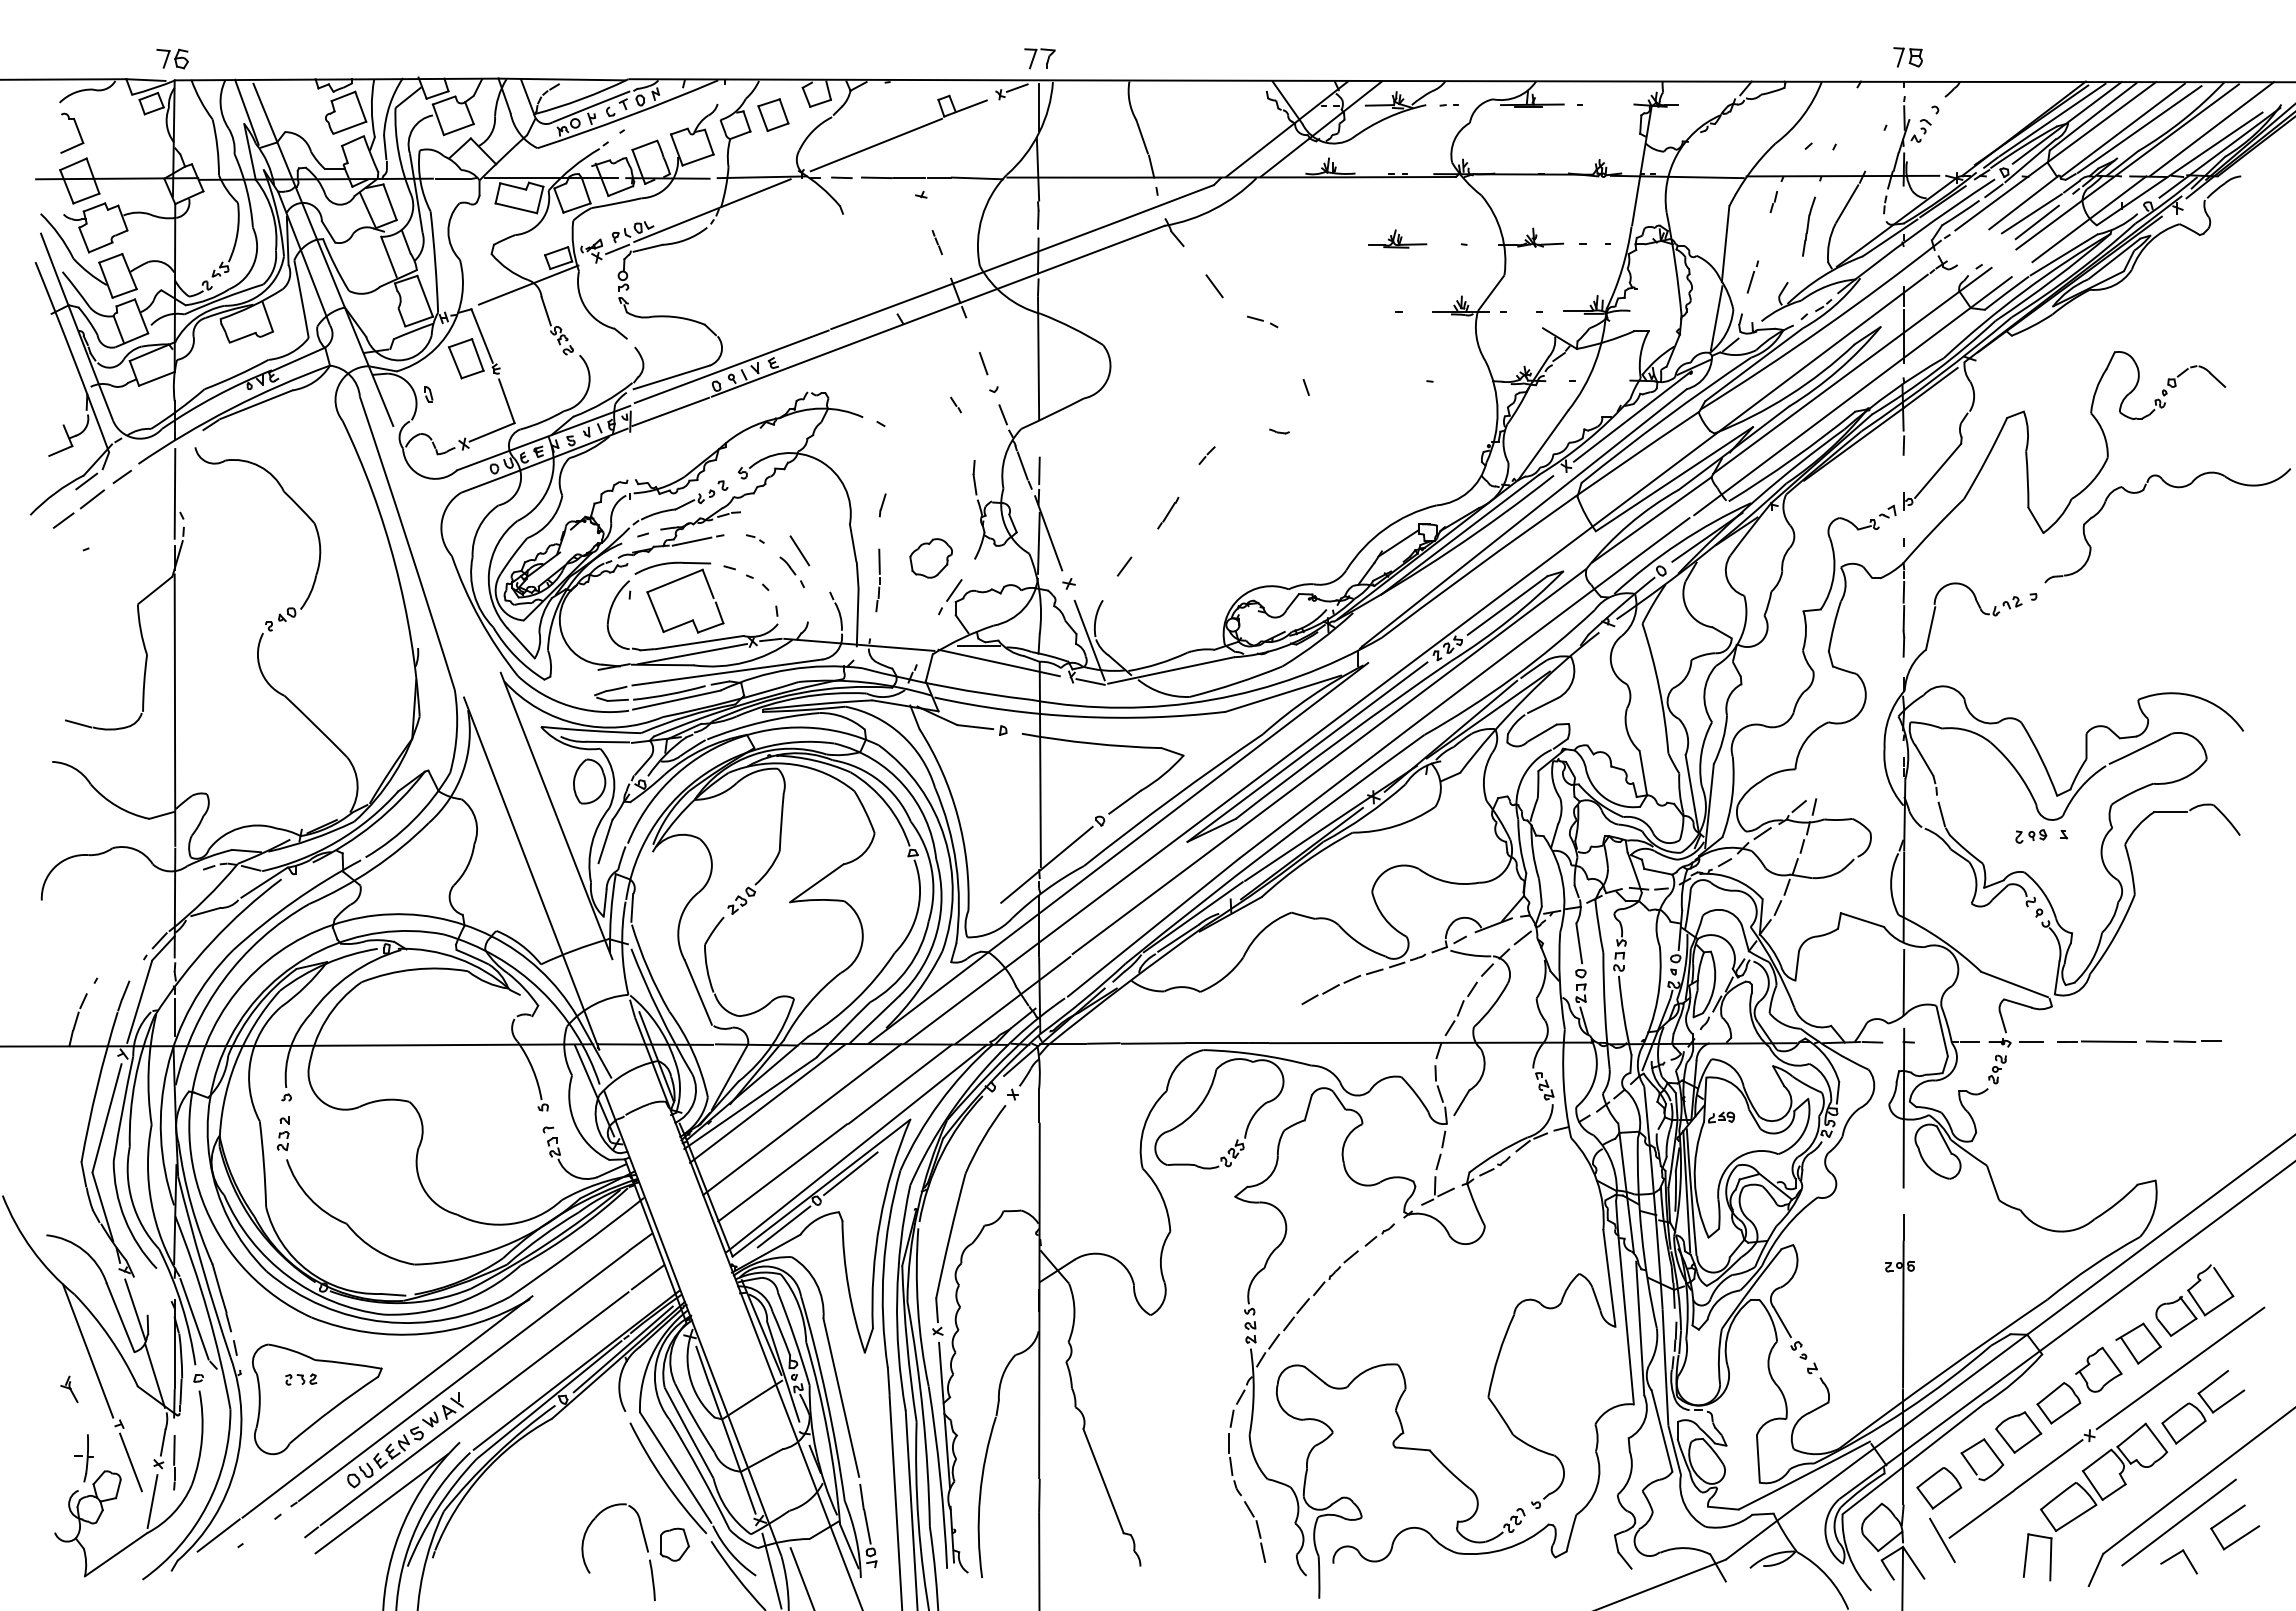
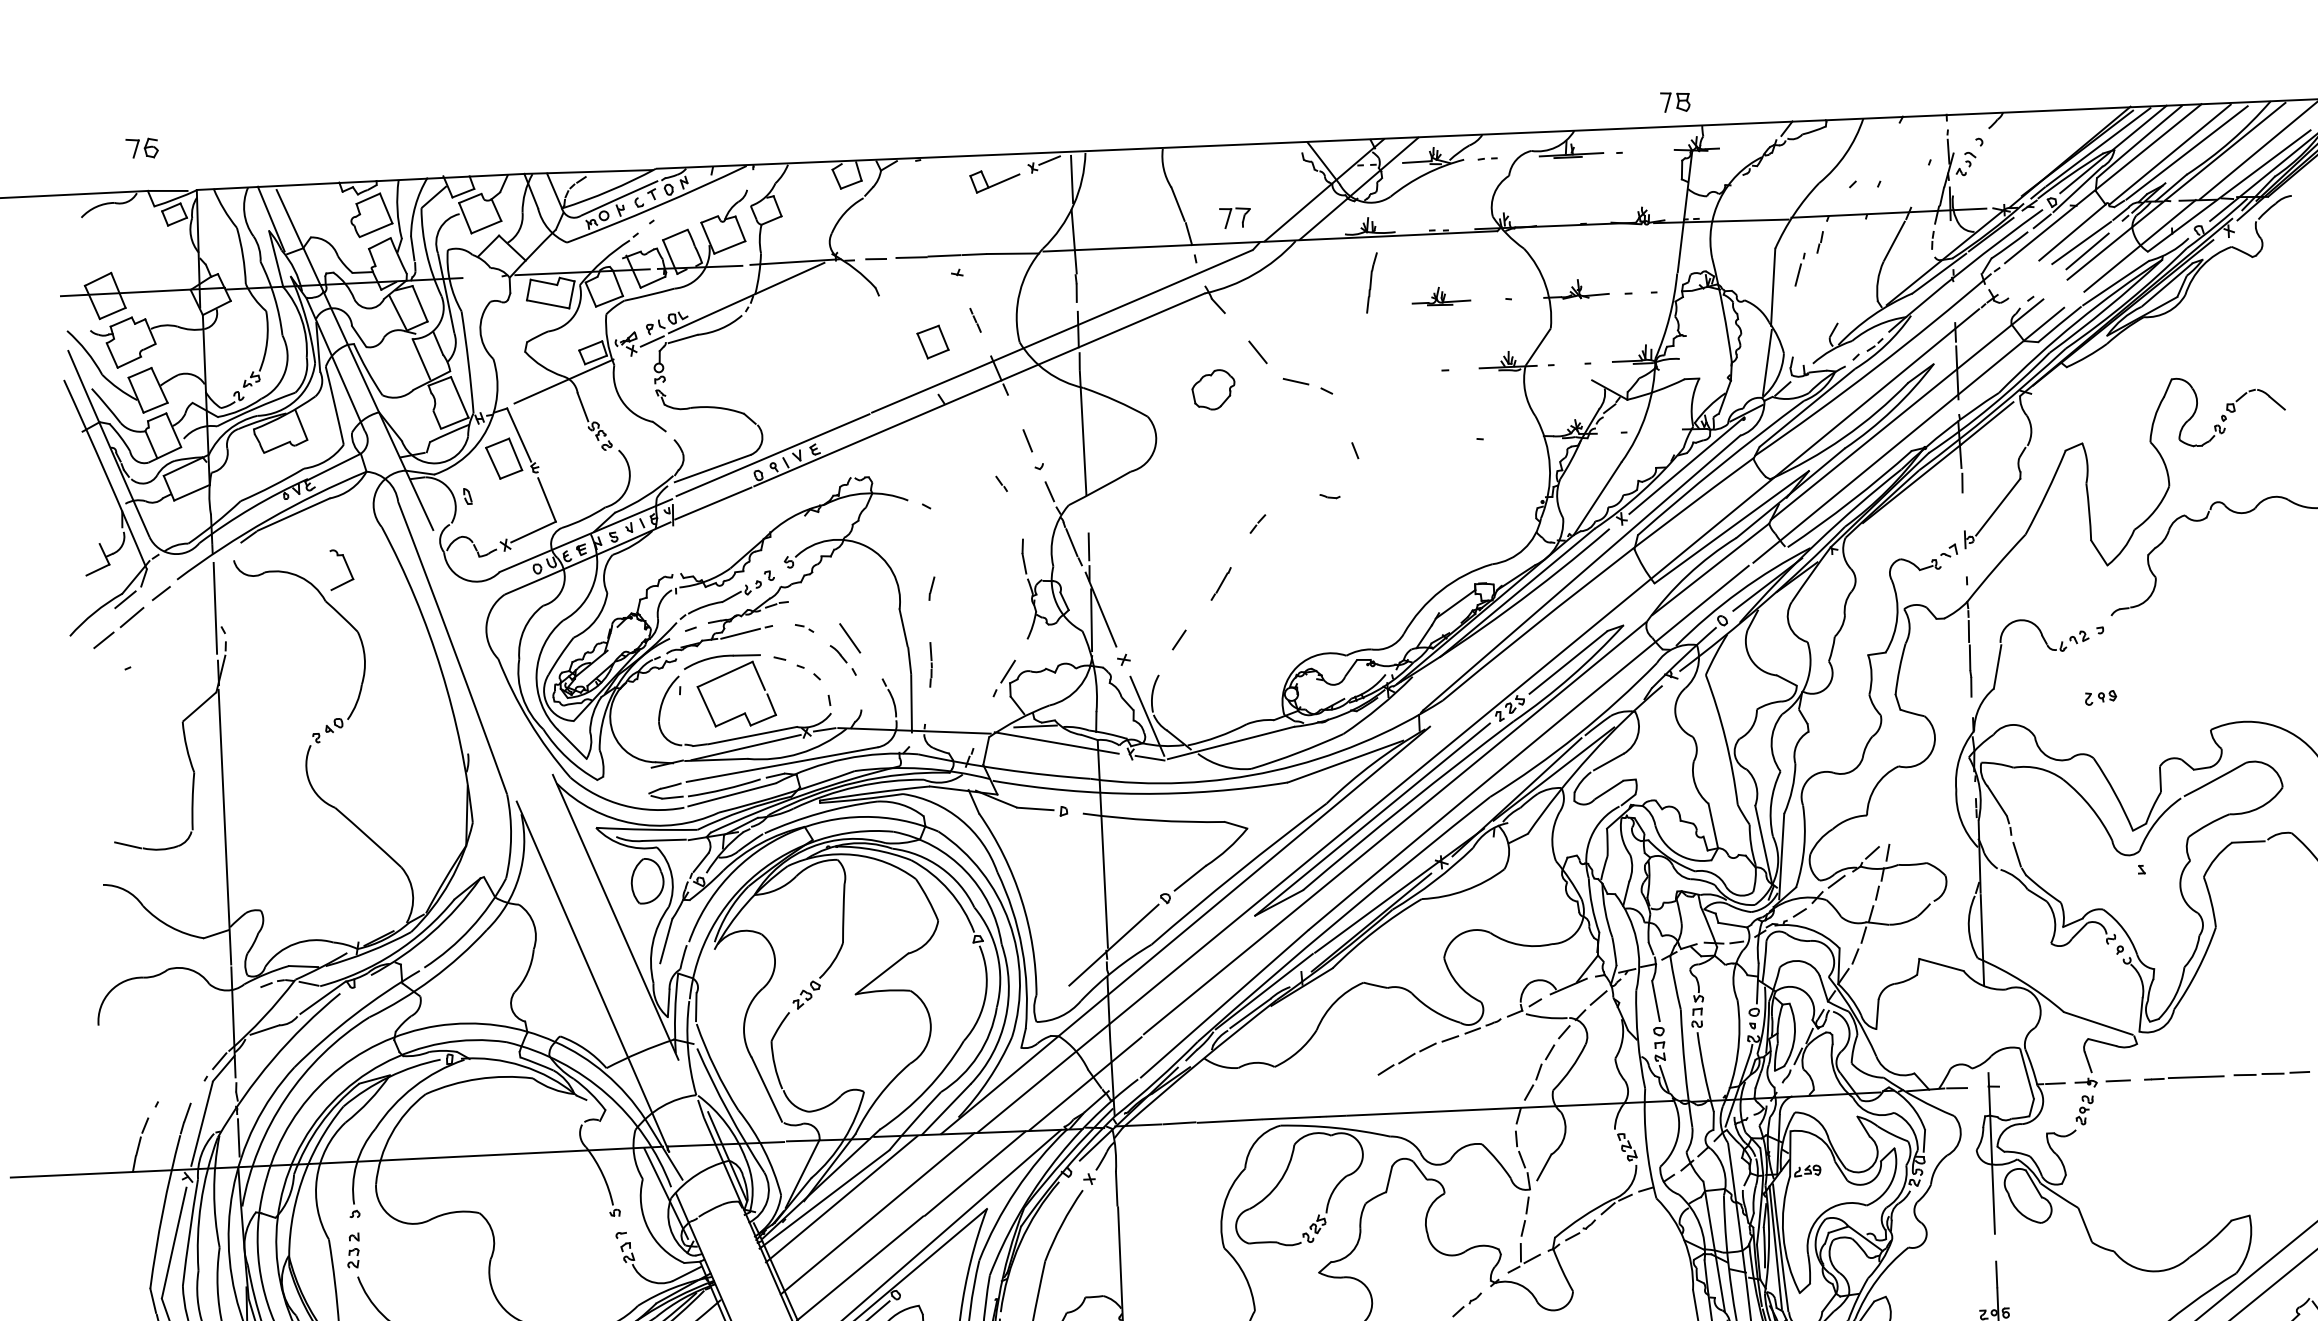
part: (1907, 57) -> (1674, 102), moved
part: (172, 58) -> (142, 147), moved
part: (1039, 58) -> (1234, 217), moved
part: (773, 115) -> (933, 342), moved
part: (72, 132) -> (341, 568), moved
line: (875, 144) -> (908, 223), removed
line: (452, 178) -> (482, 276), removed
part: (1808, 226) -> (1371, 282), moved
part: (1752, 276) -> (1799, 269), moved
part: (1262, 321) -> (1308, 385), size x1.6
part: (930, 558) -> (1212, 390), moved
part: (877, 580) -> (929, 664), size x0.7
part: (2031, 836) -> (2101, 697), moved
line: (1903, 982) -> (1985, 1026), removed
line: (850, 1173) -> (928, 1266), removed

